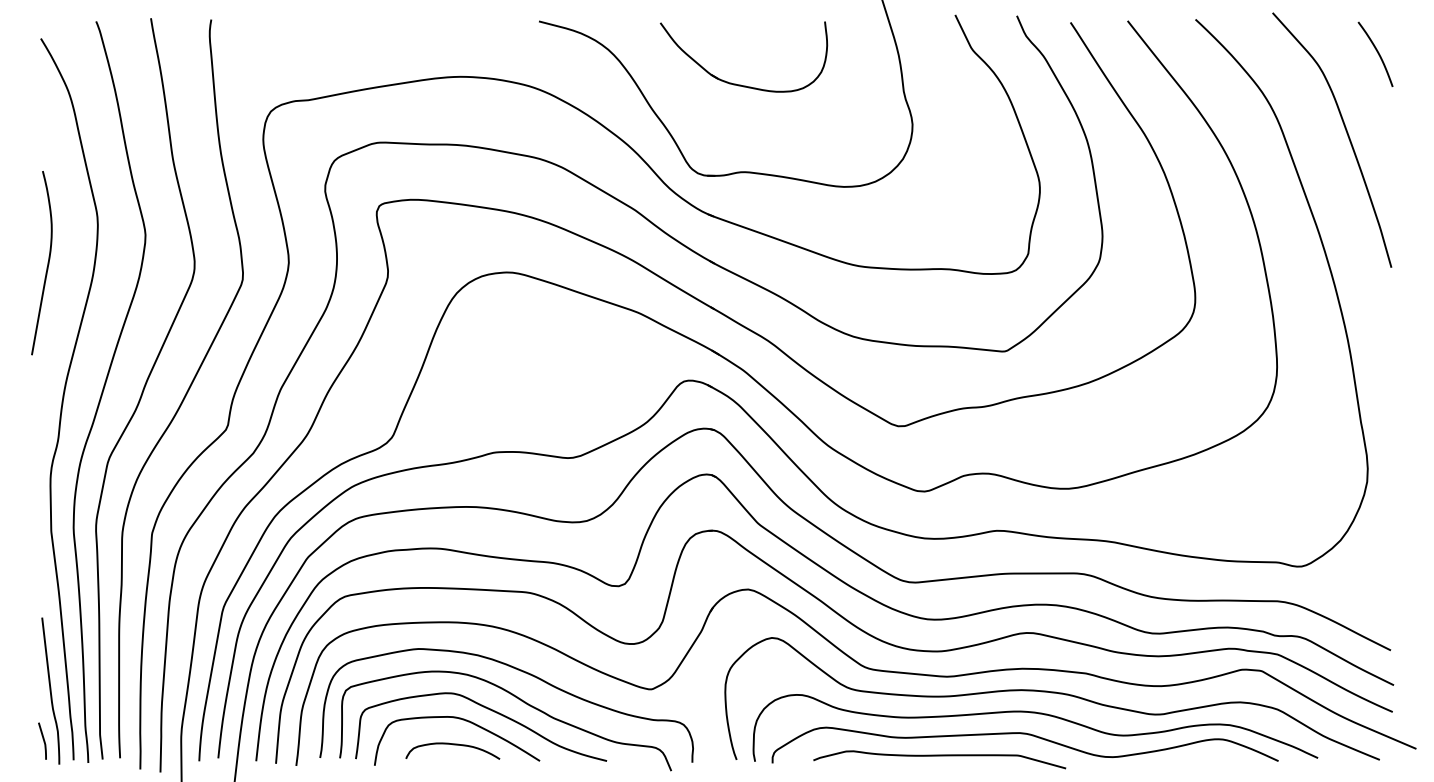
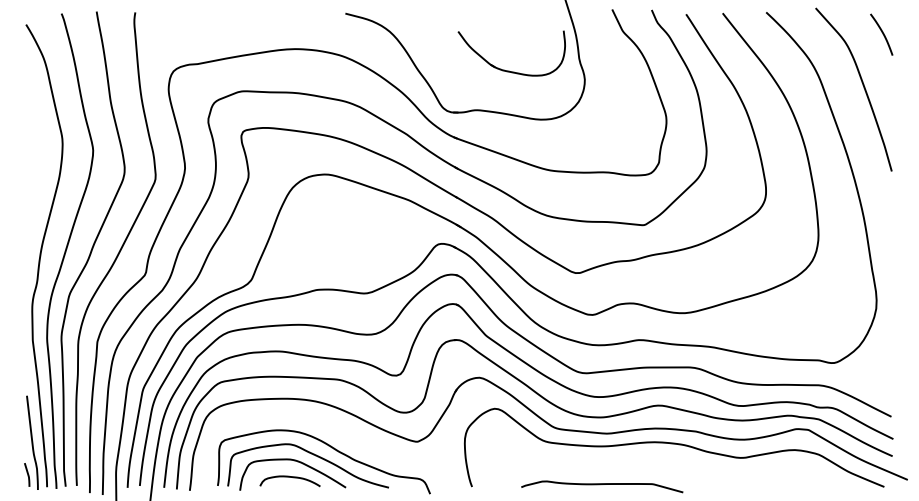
part: (740, 83) -> (509, 70), moved
curve: (46, 266) -> (29, 170), removed
curve: (518, 671) -> (332, 430), removed
part: (1035, 727) -> (663, 466), removed

